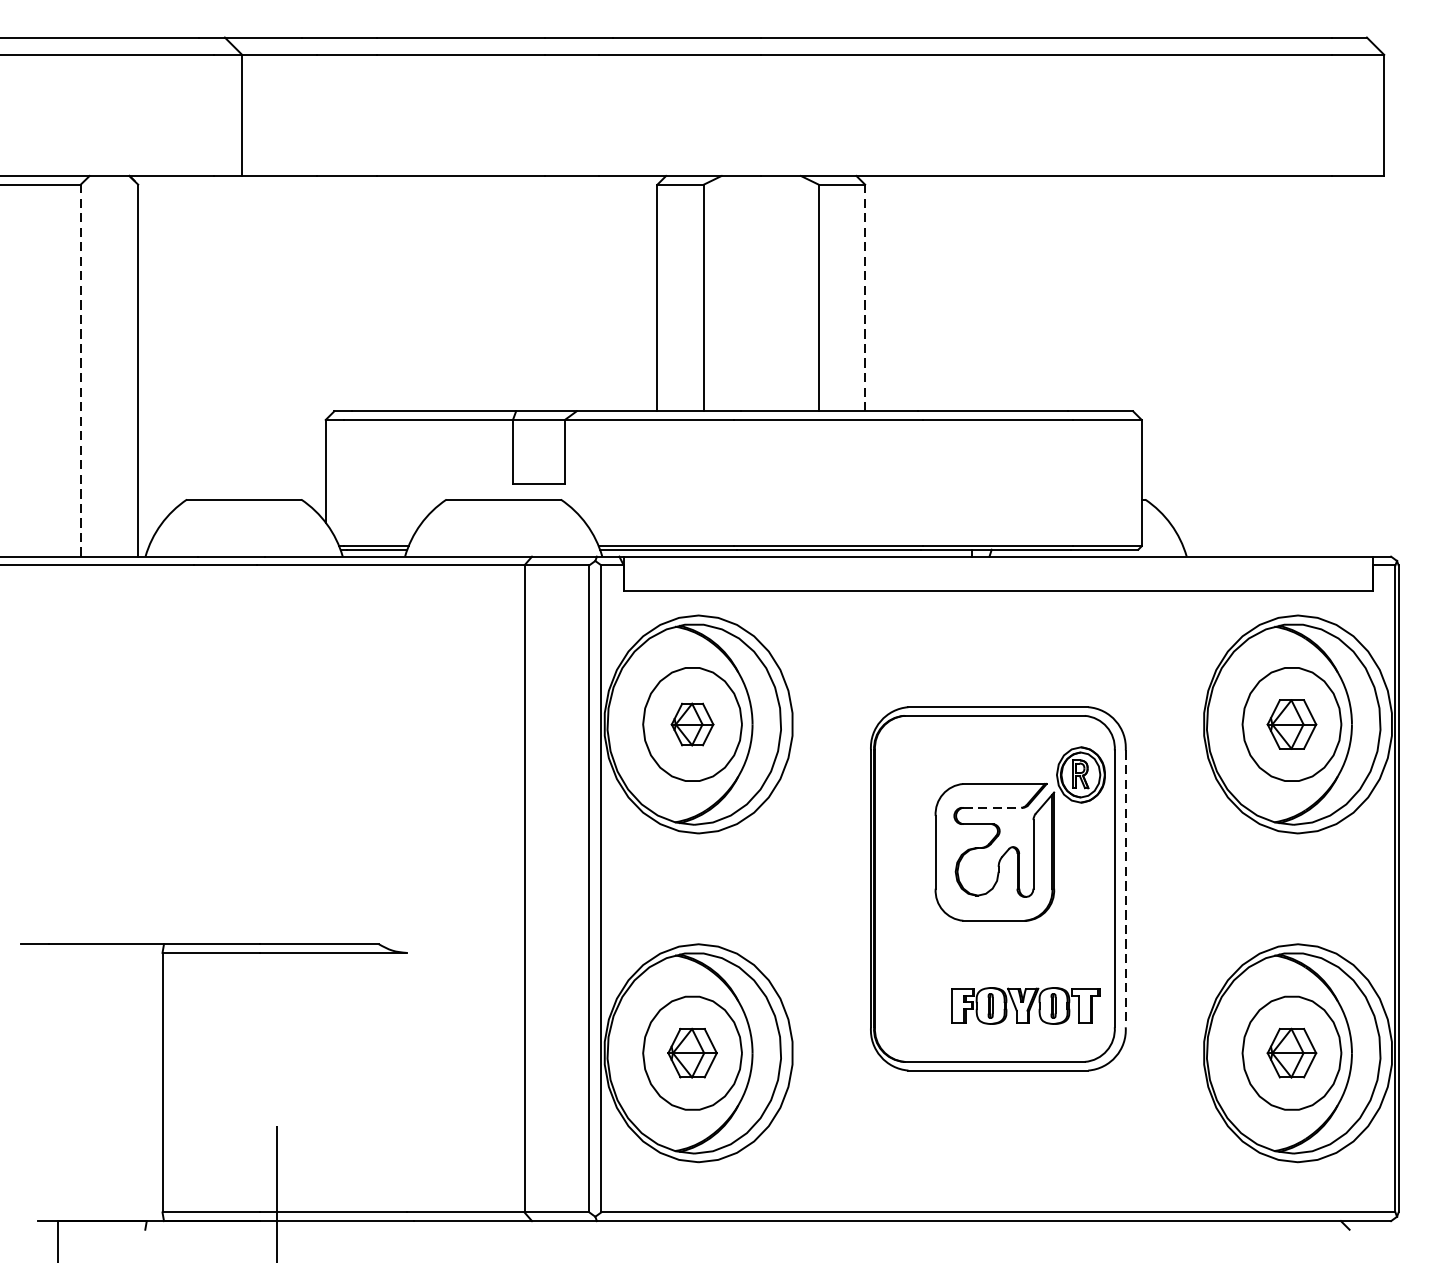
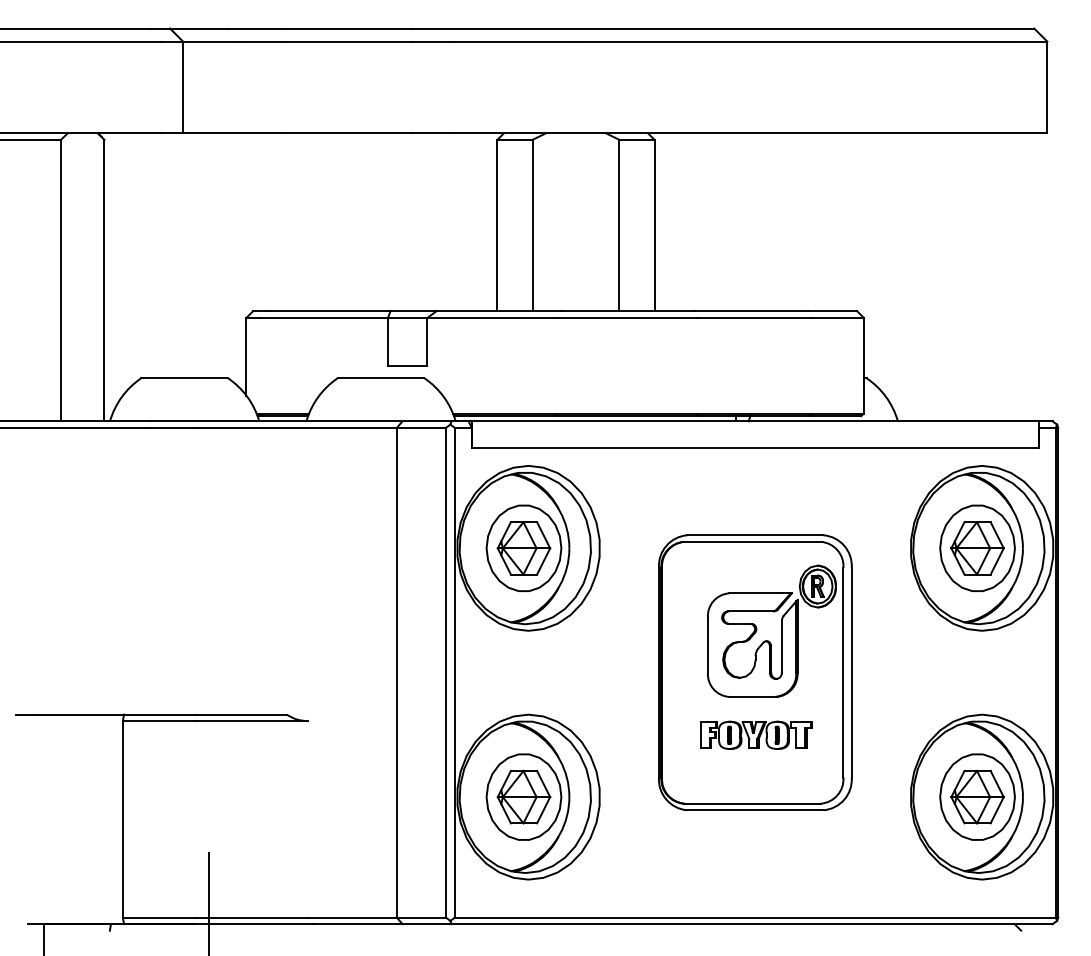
line: (865, 297) -> (654, 225), dashed -> solid
line: (81, 370) -> (61, 280), dashed -> solid
part: (691, 724) -> (523, 548), size x1.67
part: (1291, 724) -> (977, 548), size x1.43
line: (993, 807) -> (751, 611), dashed -> solid
line: (1125, 888) -> (851, 672), dashed -> solid
part: (1026, 1004) -> (756, 734), moved
part: (691, 1052) -> (523, 796), size x1.43
part: (1291, 1052) -> (977, 796), size x1.43

